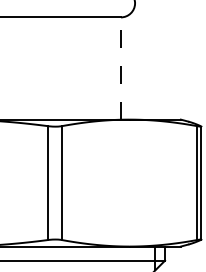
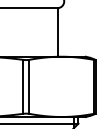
line: (120, 66) -> (57, 31), dashed -> solid

